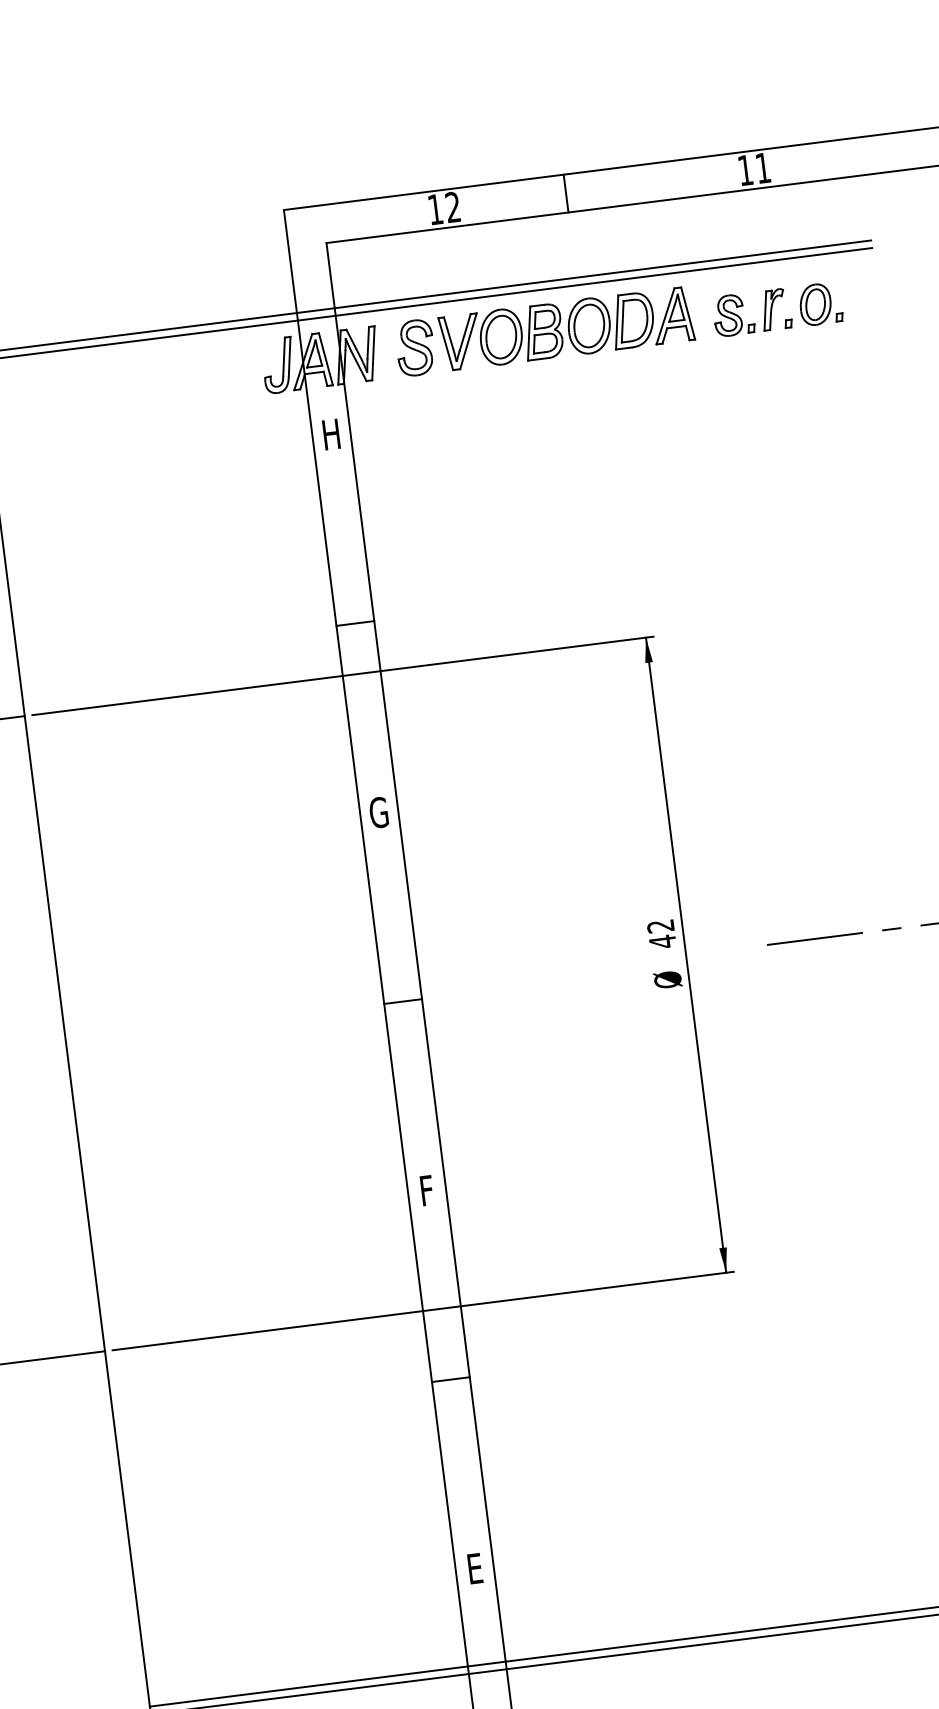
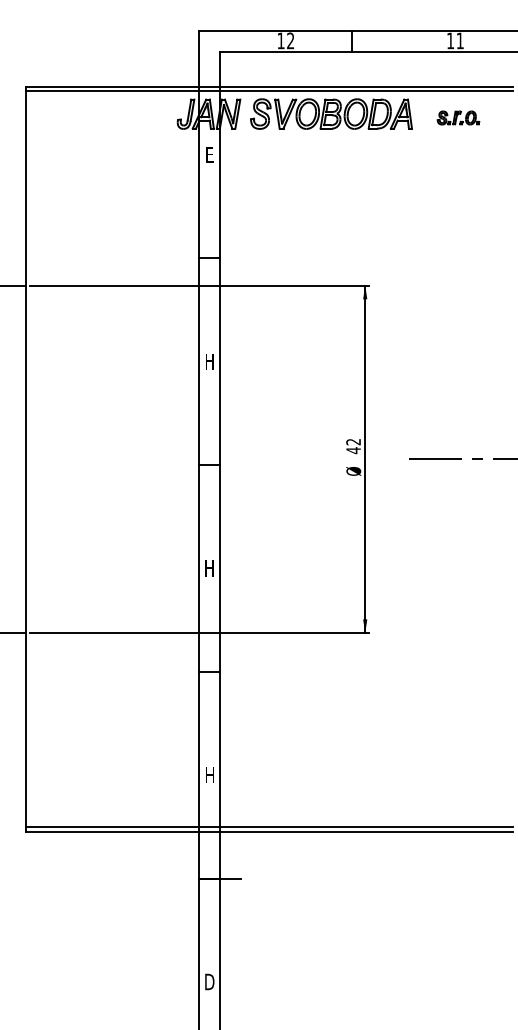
part: (777, 308) -> (458, 117), size x0.6
text: (332, 433) -> (210, 154), H -> E
text: (378, 812) -> (209, 361), G -> H
text: (426, 1190) -> (209, 568), F -> H
text: (474, 1567) -> (209, 774), E -> H

